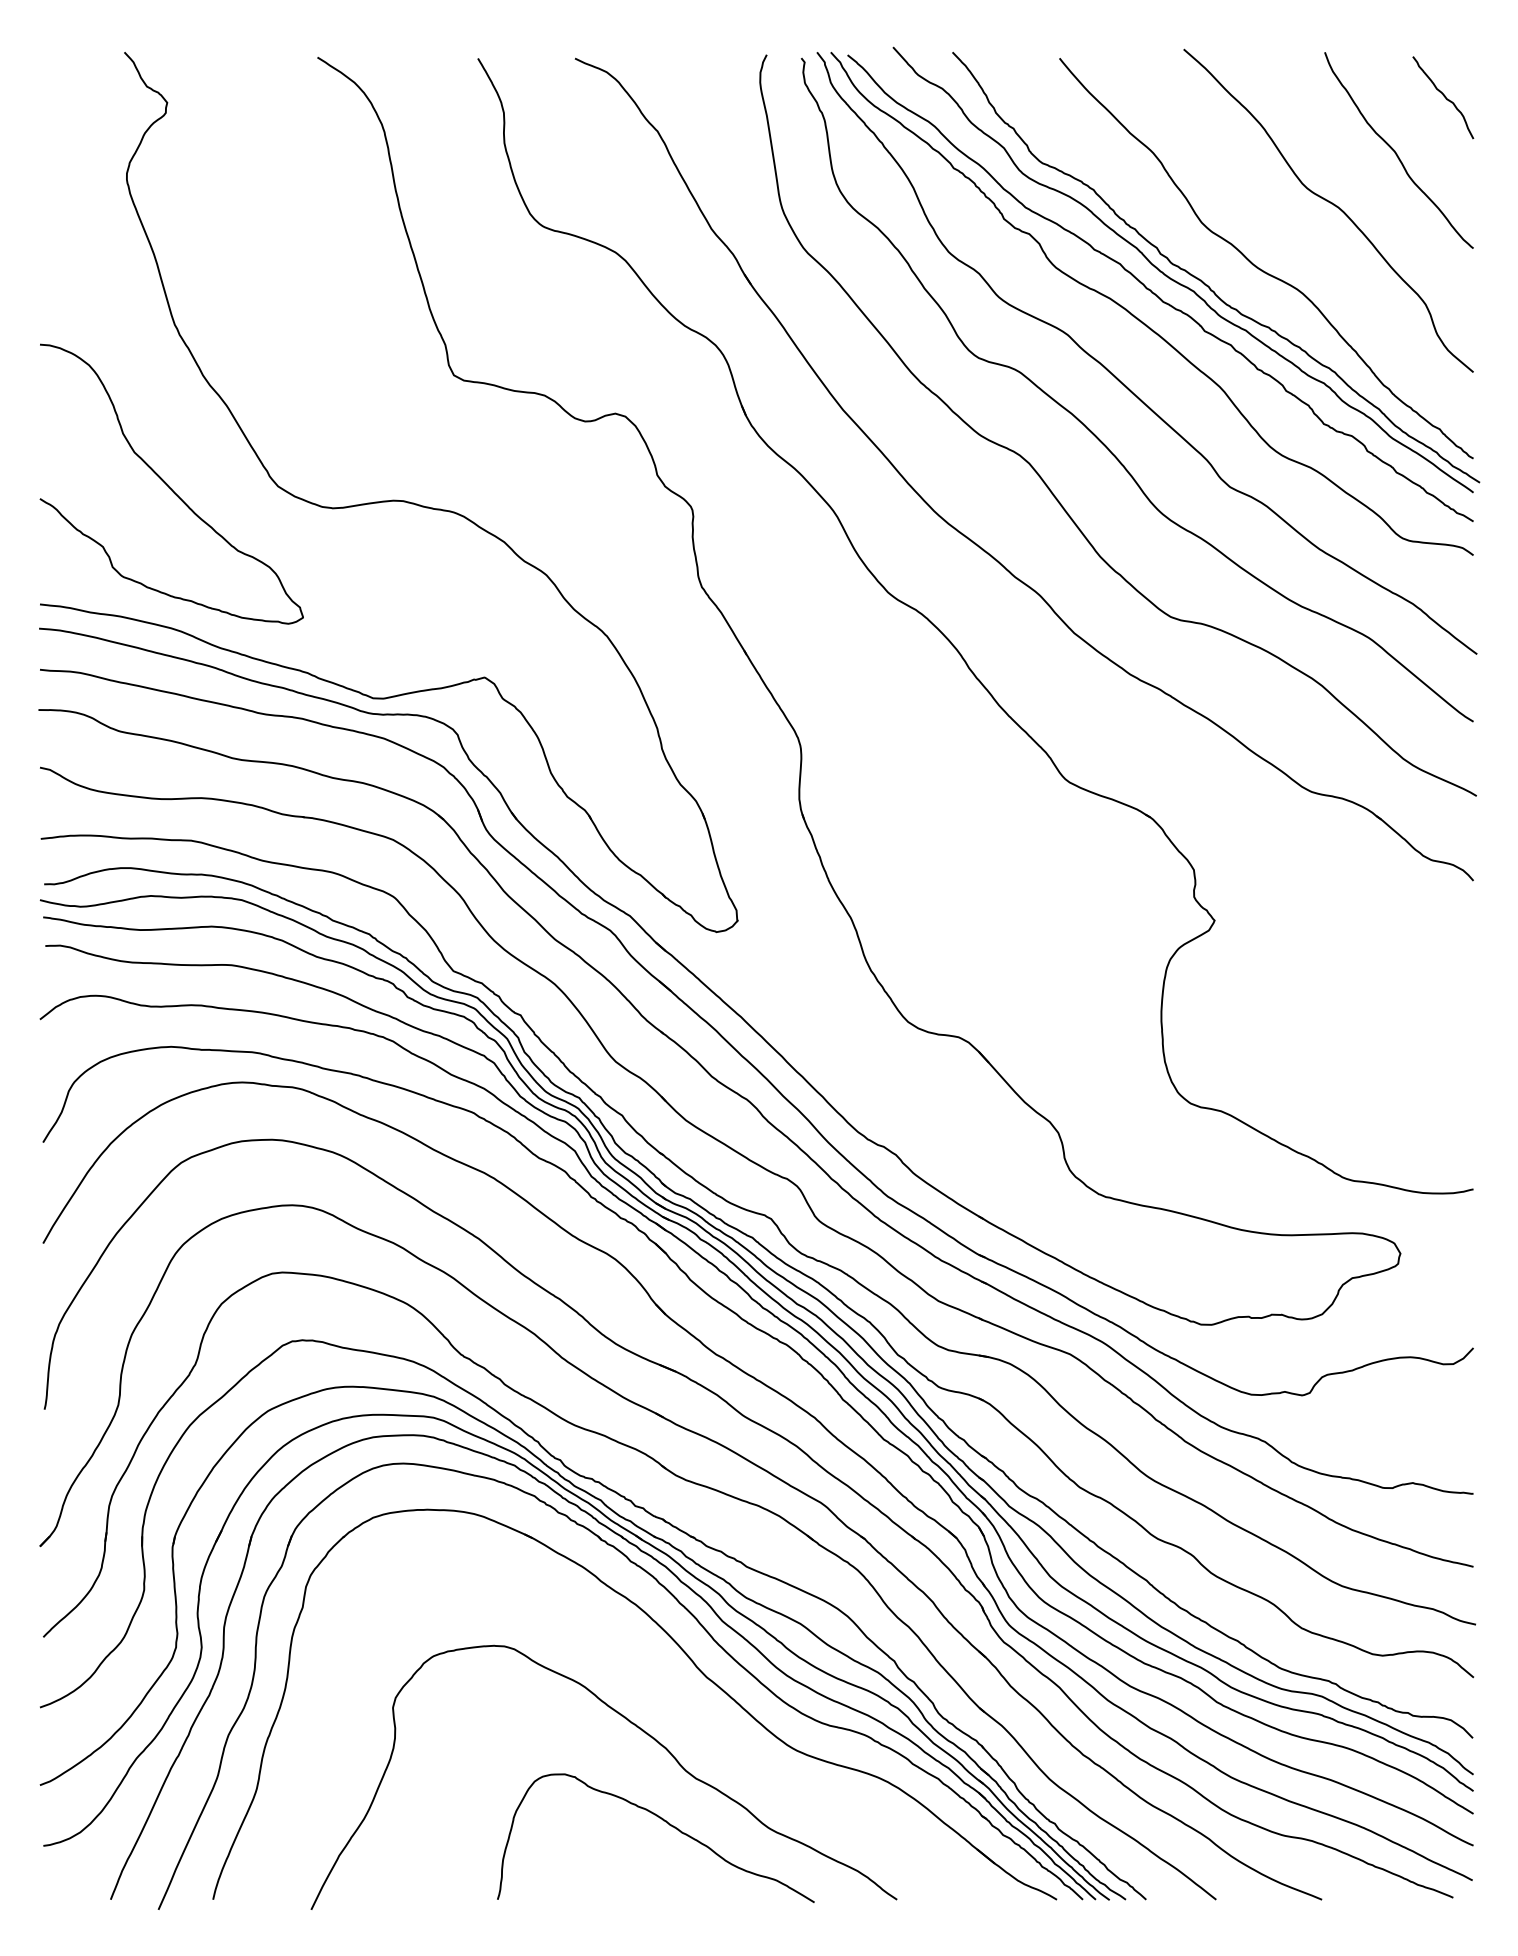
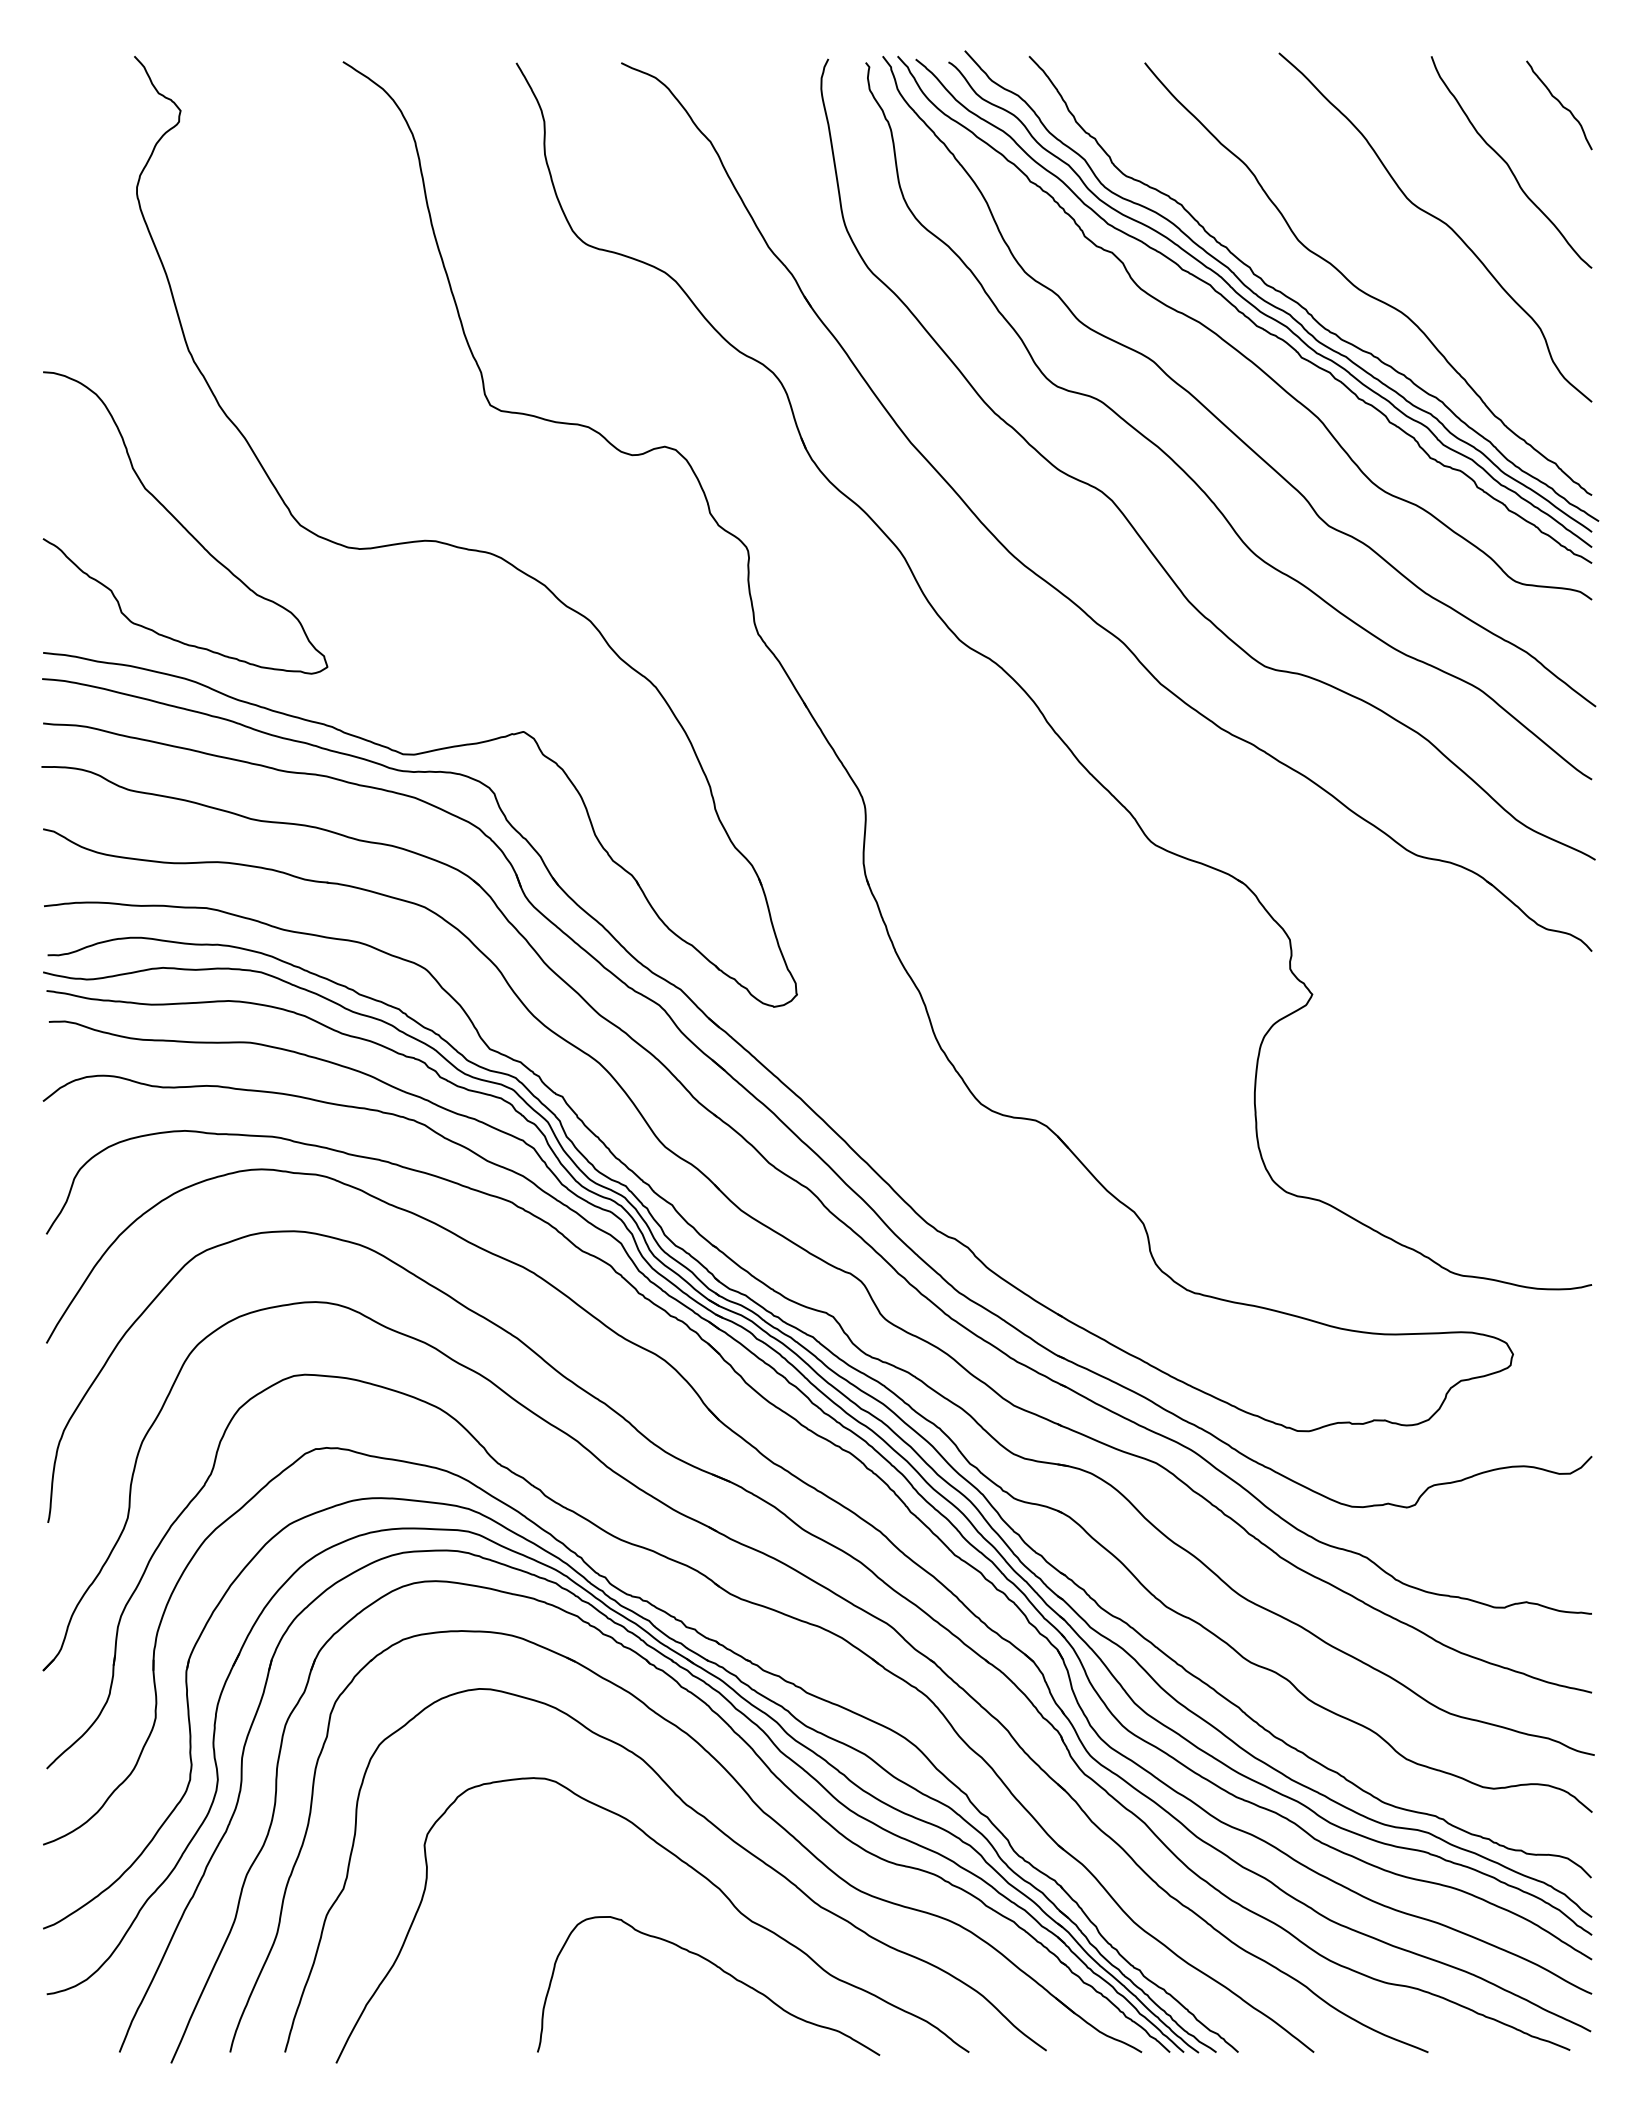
curve: (1171, 290) -> (1265, 313), added
curve: (654, 1686) -> (707, 1821), added

